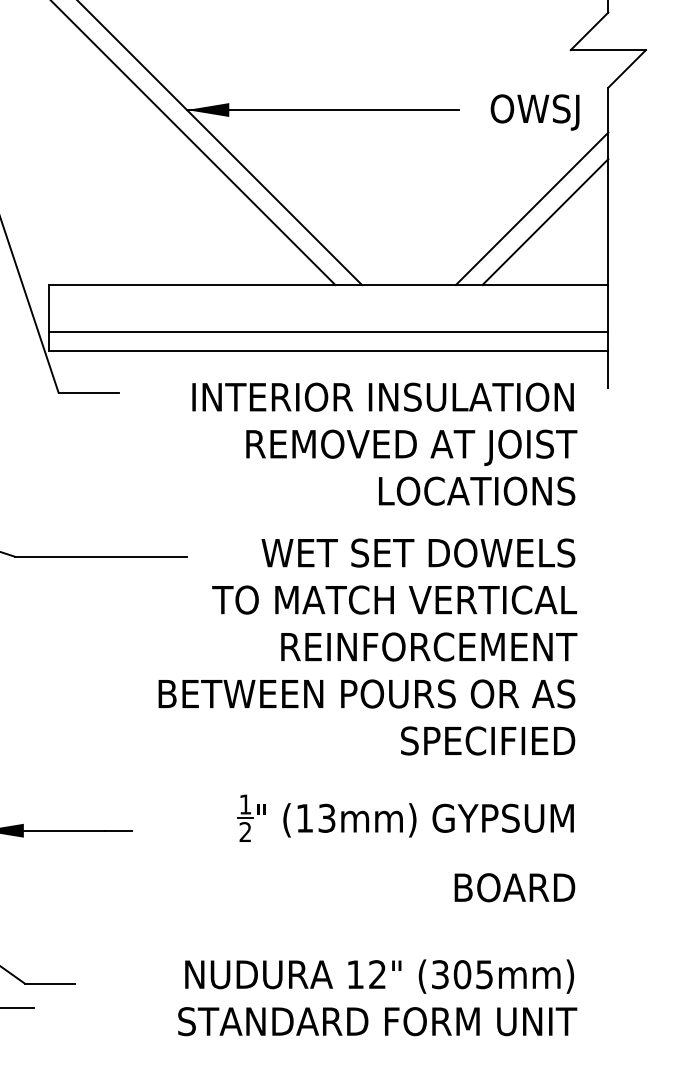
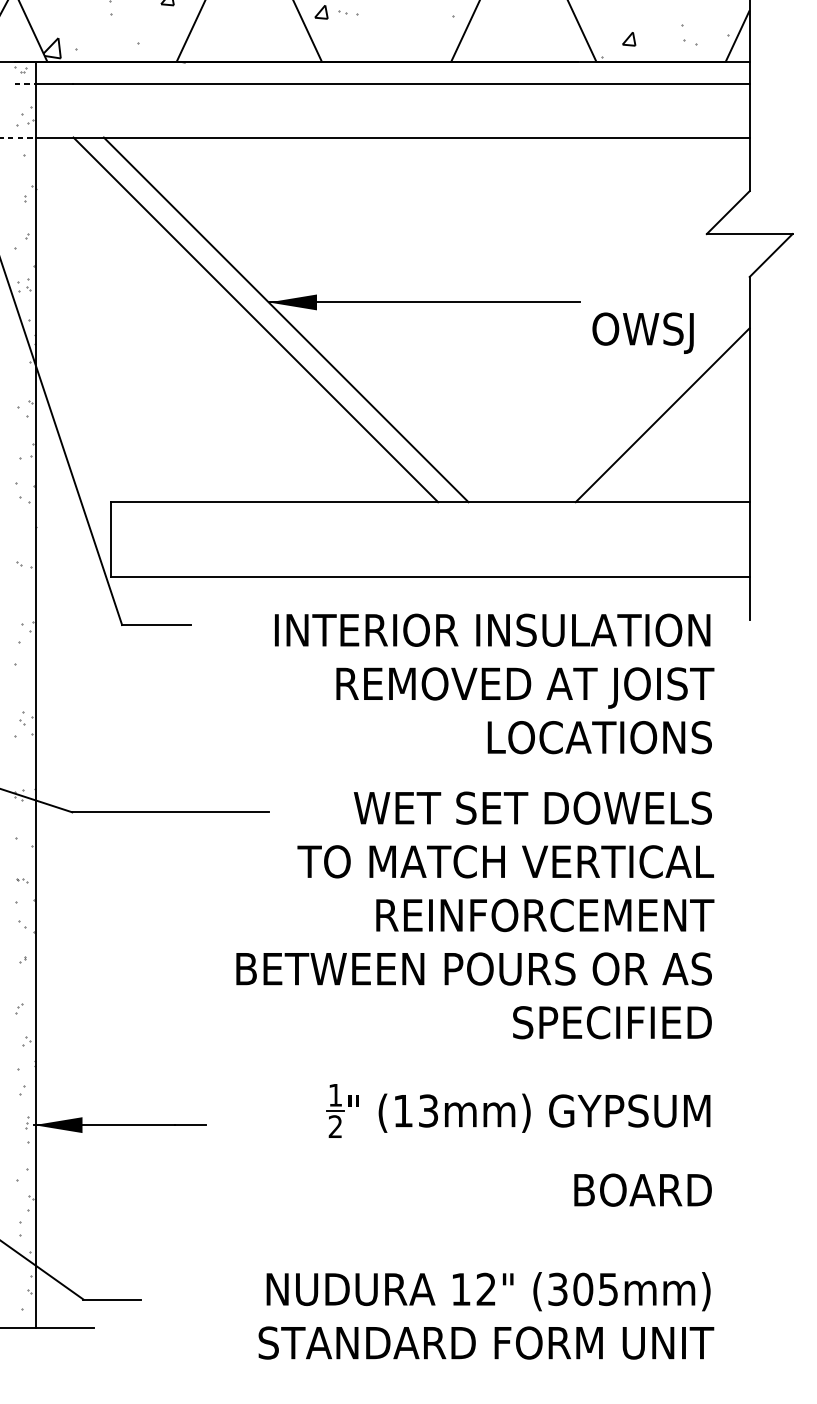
text: (534, 111) -> (642, 332), moved
line: (545, 222) -> (677, 430), removed
line: (328, 331) -> (430, 555), removed

